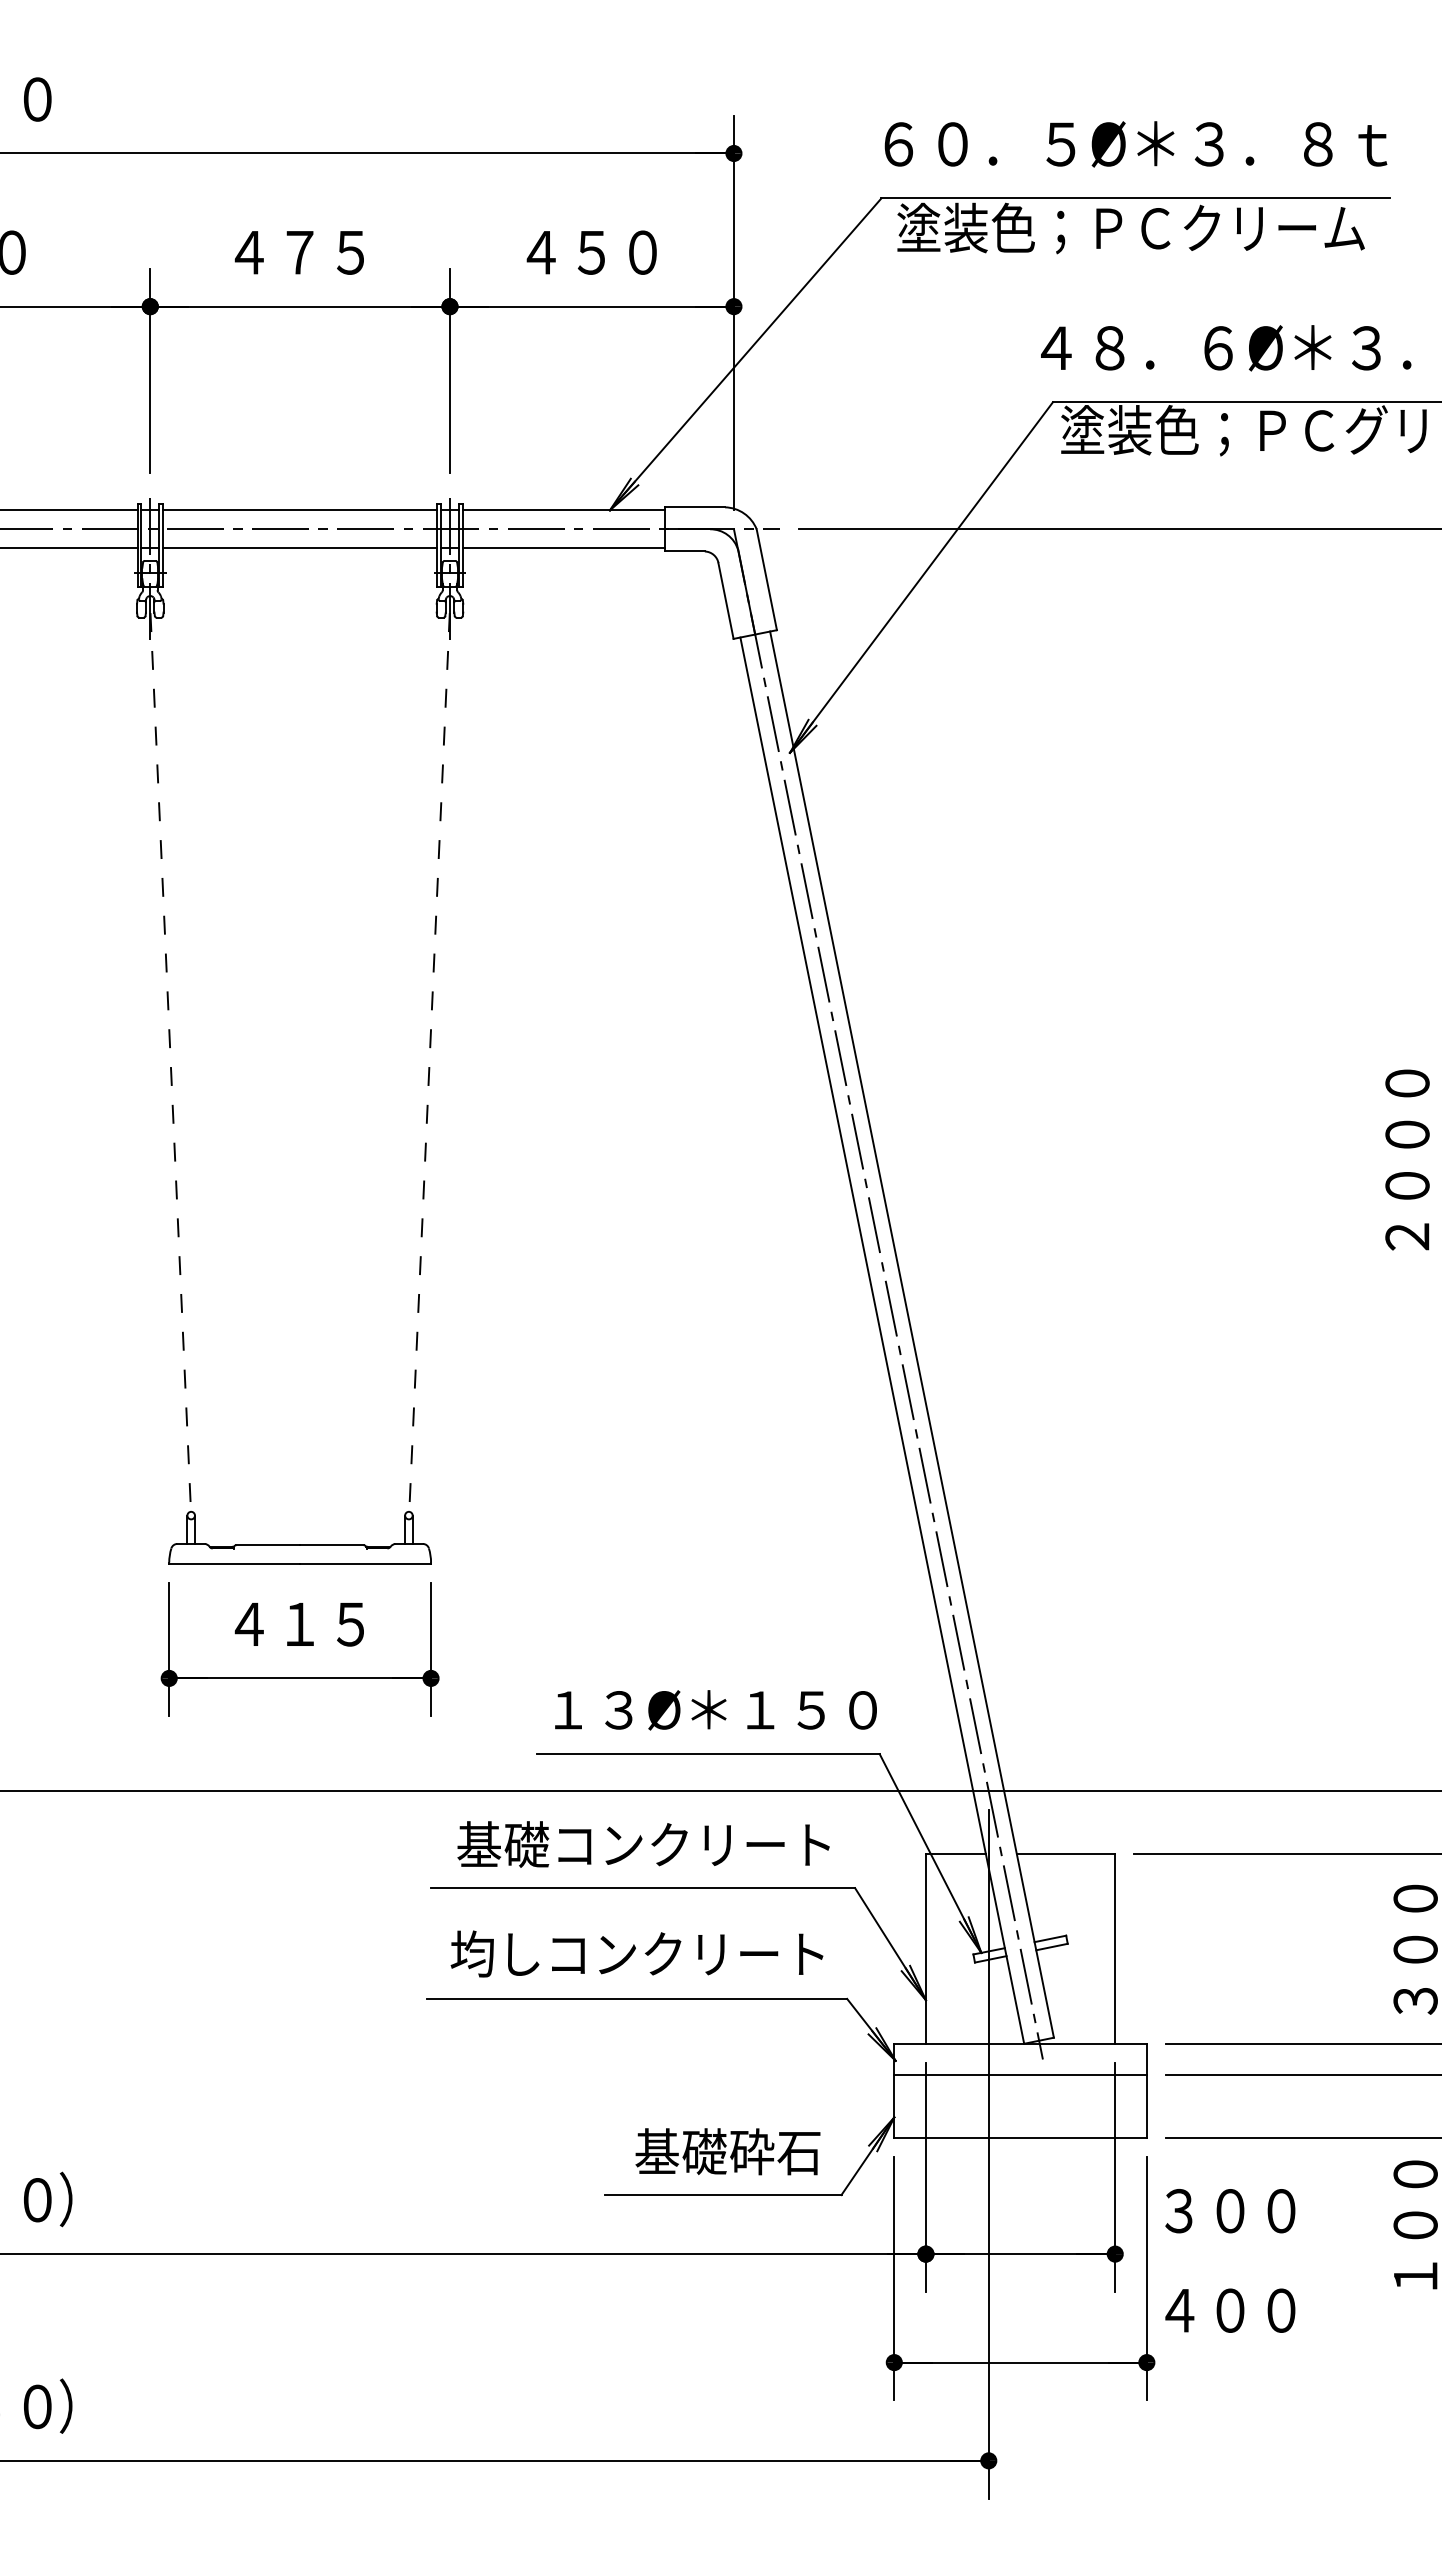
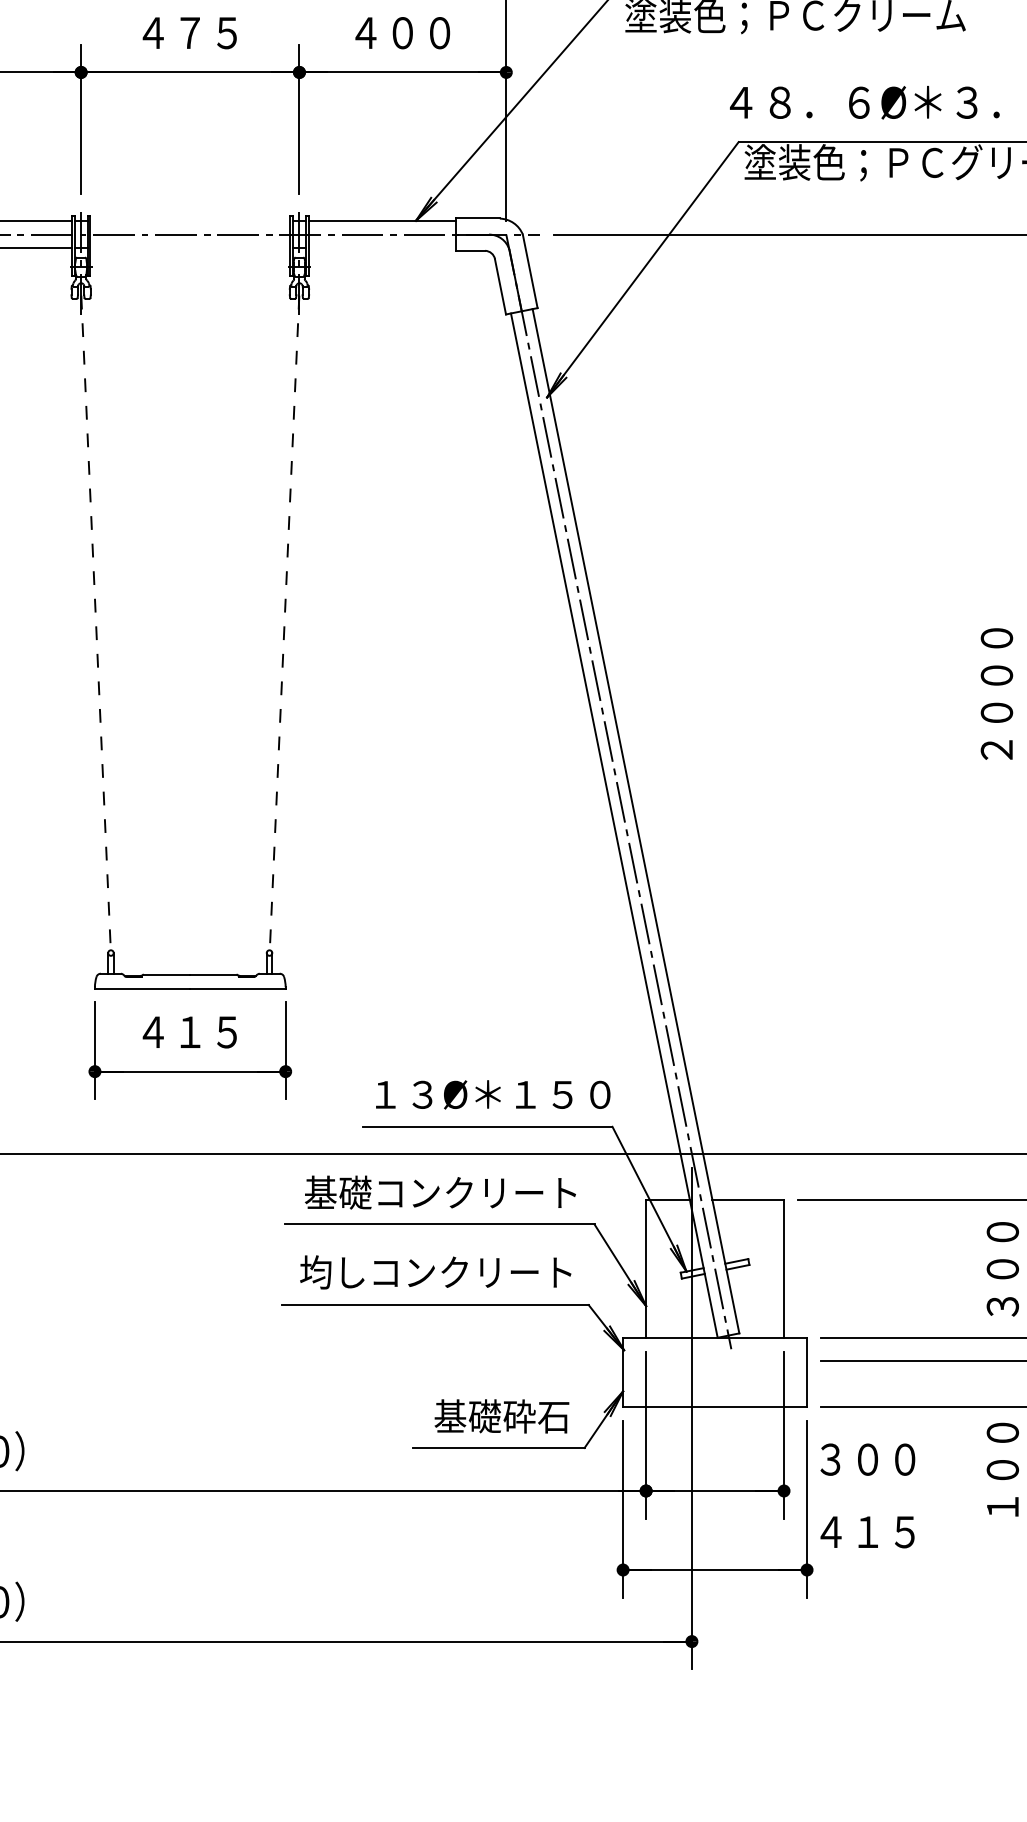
text: (591, 252) -> (402, 33), ４５０ -> ４００
line: (299, 510) -> (189, 220), removed
line: (299, 548) -> (189, 248), removed
line: (563, 548) -> (382, 248), removed
line: (1020, 2075) -> (715, 1360), removed
text: (1255, 2310) -> (886, 1532), ４００ -> ４１５

